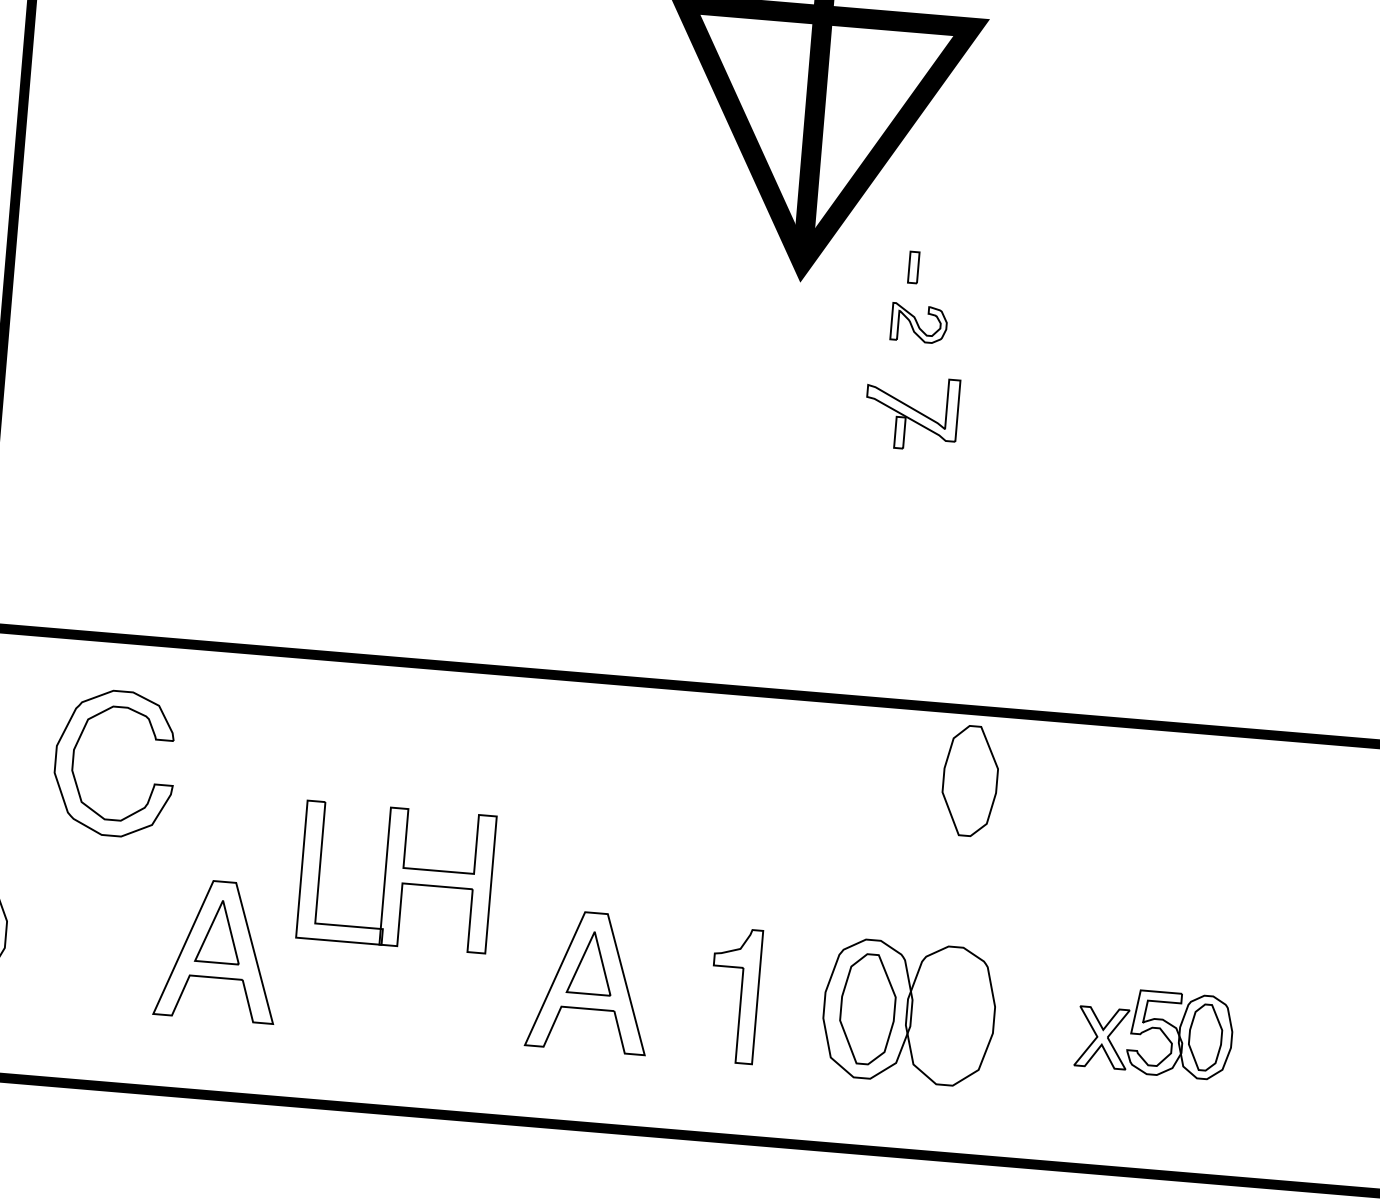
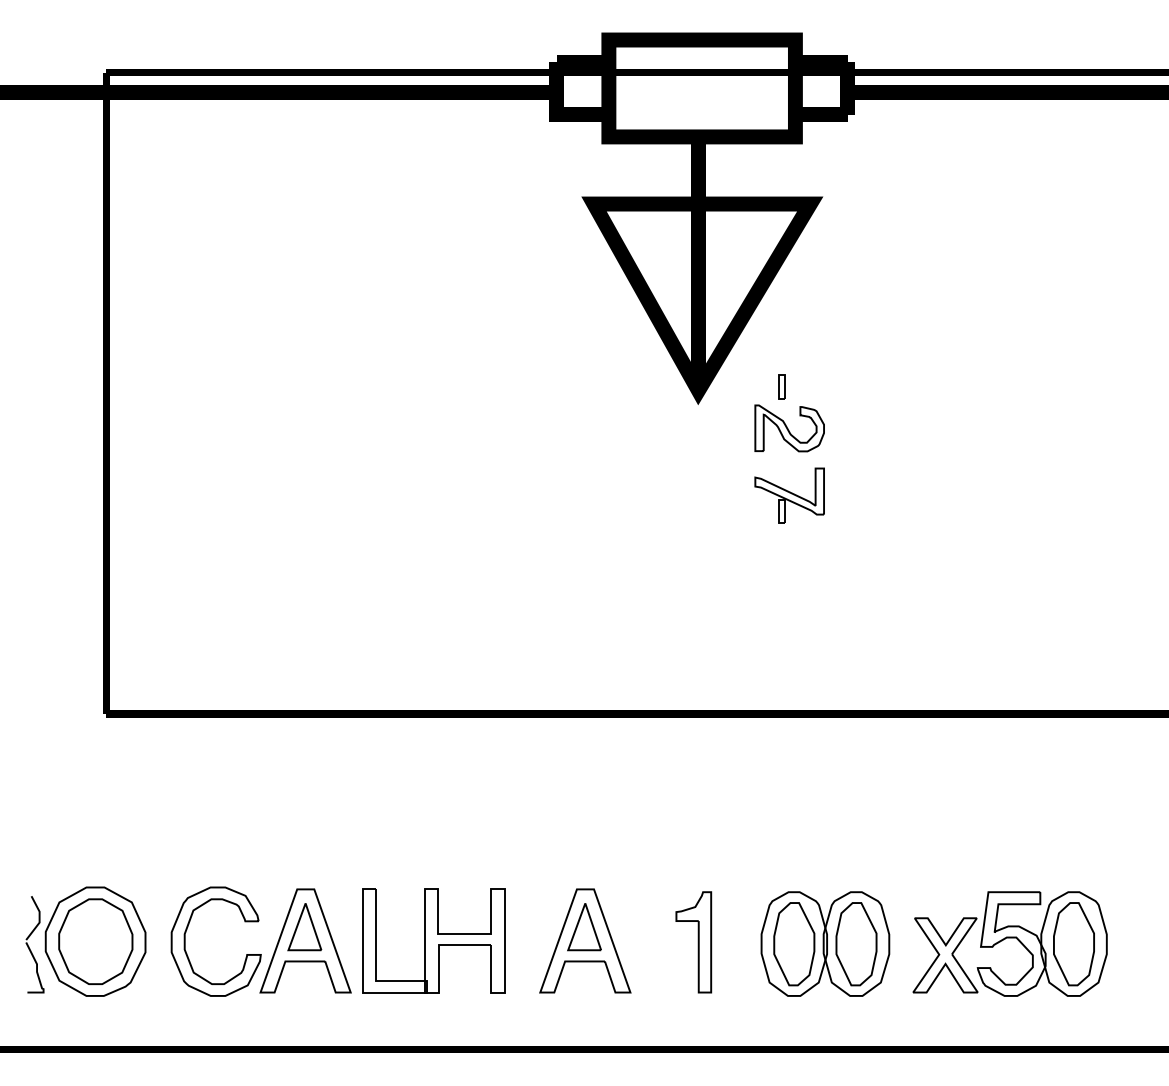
part: (919, 323) -> (789, 428), size x1.67
part: (74, 759) -> (185, 941), moved
part: (970, 781) -> (856, 944), moved
part: (396, 876) -> (433, 940), moved
part: (1153, 1032) -> (1009, 943), size x1.67

